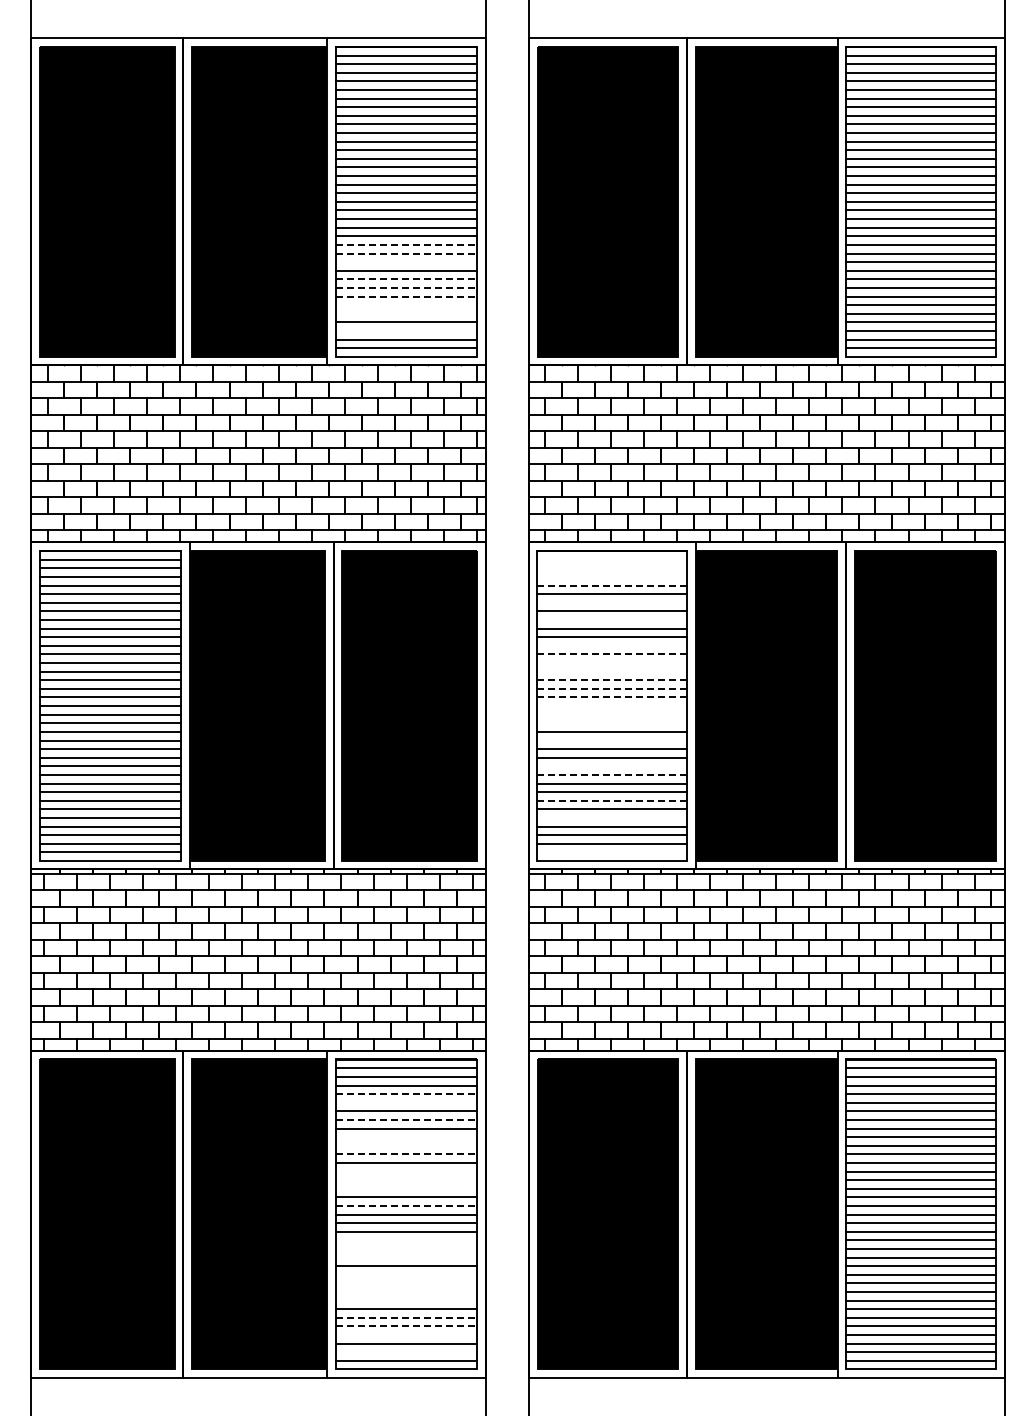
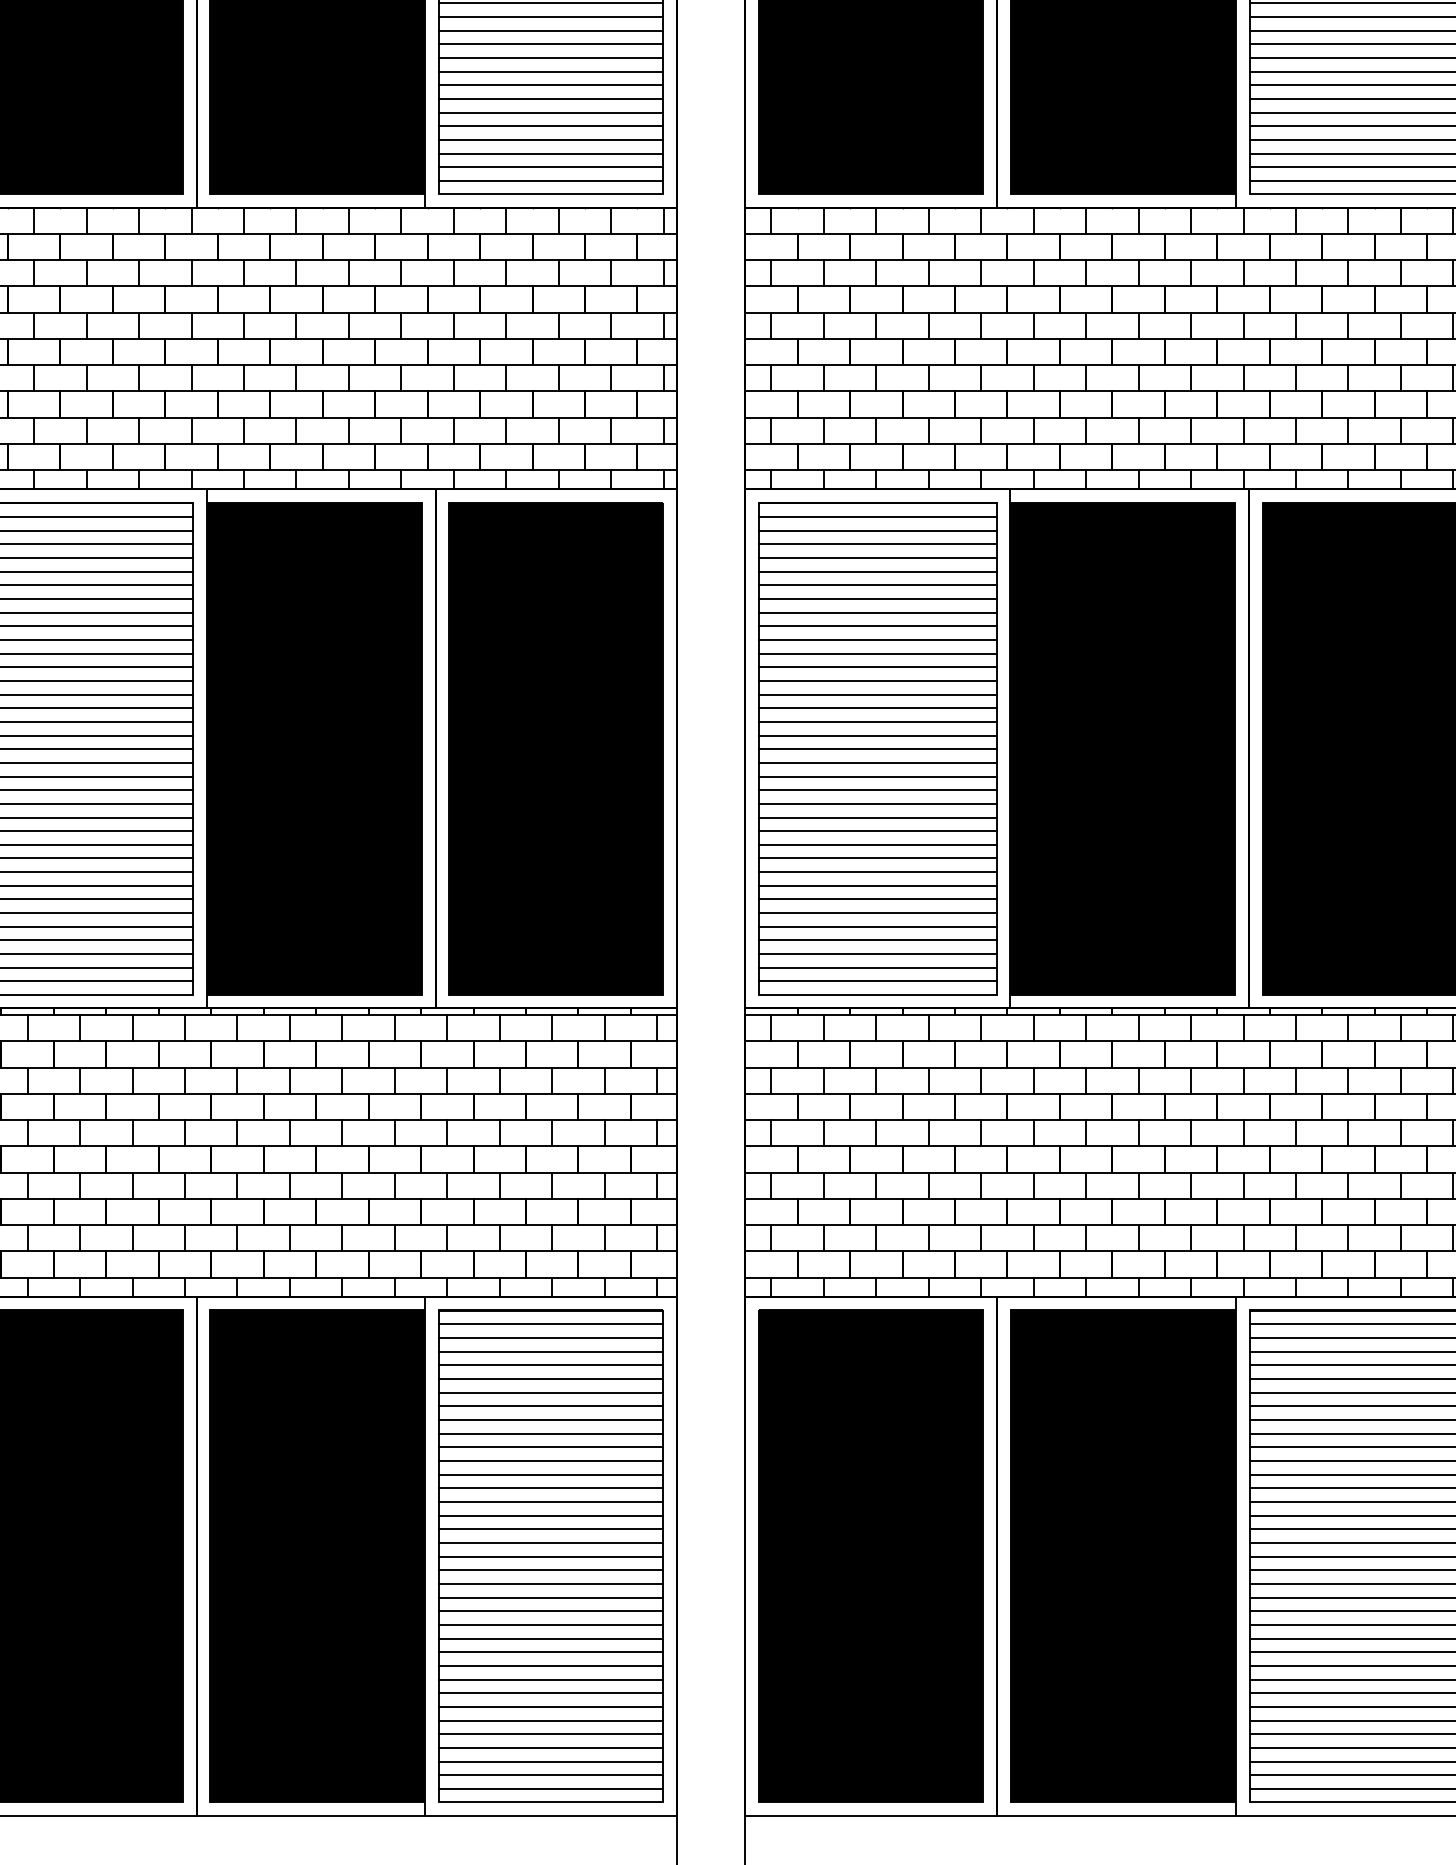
line: (406, 244) -> (551, 16), dashed -> solid
line: (406, 253) -> (551, 30), dashed -> solid
line: (405, 262) -> (549, 44), added
line: (406, 279) -> (551, 71), dashed -> solid
line: (406, 287) -> (551, 84), dashed -> solid
line: (406, 296) -> (551, 98), dashed -> solid
line: (405, 305) -> (549, 113), added
line: (405, 313) -> (549, 125), added
line: (405, 330) -> (549, 152), added
line: (611, 559) -> (876, 516), added
line: (611, 568) -> (876, 530), added
line: (611, 577) -> (876, 545), added
line: (612, 585) -> (878, 557), dashed -> solid
line: (611, 602) -> (876, 584), added
line: (611, 620) -> (876, 613), added
line: (611, 645) -> (876, 652), added
line: (612, 654) -> (878, 667), dashed -> solid
line: (611, 663) -> (876, 681), added
line: (611, 671) -> (876, 694), added
line: (612, 680) -> (878, 708), dashed -> solid
line: (612, 688) -> (878, 721), dashed -> solid
line: (612, 697) -> (878, 735), dashed -> solid
line: (611, 706) -> (876, 749), added
line: (611, 714) -> (876, 762), added
line: (611, 723) -> (876, 776), added
line: (611, 740) -> (876, 803), added
line: (611, 766) -> (876, 845), added
line: (612, 774) -> (878, 857), dashed -> solid
line: (612, 800) -> (878, 899), dashed -> solid
line: (611, 817) -> (876, 926), added
line: (611, 852) -> (876, 981), added
line: (406, 1094) -> (551, 1365), dashed -> solid
line: (405, 1102) -> (549, 1378), added
line: (406, 1119) -> (551, 1405), dashed -> solid
line: (405, 1137) -> (549, 1434), added
line: (405, 1145) -> (549, 1446), added
line: (406, 1154) -> (551, 1461), dashed -> solid
line: (405, 1171) -> (549, 1488), added
line: (405, 1180) -> (549, 1502), added
line: (405, 1188) -> (549, 1515), added
line: (406, 1206) -> (551, 1543), dashed -> solid
line: (405, 1240) -> (549, 1597), added
line: (405, 1249) -> (549, 1612), added
line: (405, 1257) -> (549, 1624), added
line: (405, 1274) -> (549, 1651), added
line: (405, 1283) -> (549, 1666), added
line: (405, 1292) -> (549, 1680), added
line: (405, 1300) -> (549, 1693), added
line: (406, 1317) -> (551, 1720), dashed -> solid
line: (406, 1326) -> (551, 1734), dashed -> solid
line: (405, 1335) -> (549, 1748), added
line: (405, 1352) -> (549, 1775), added

